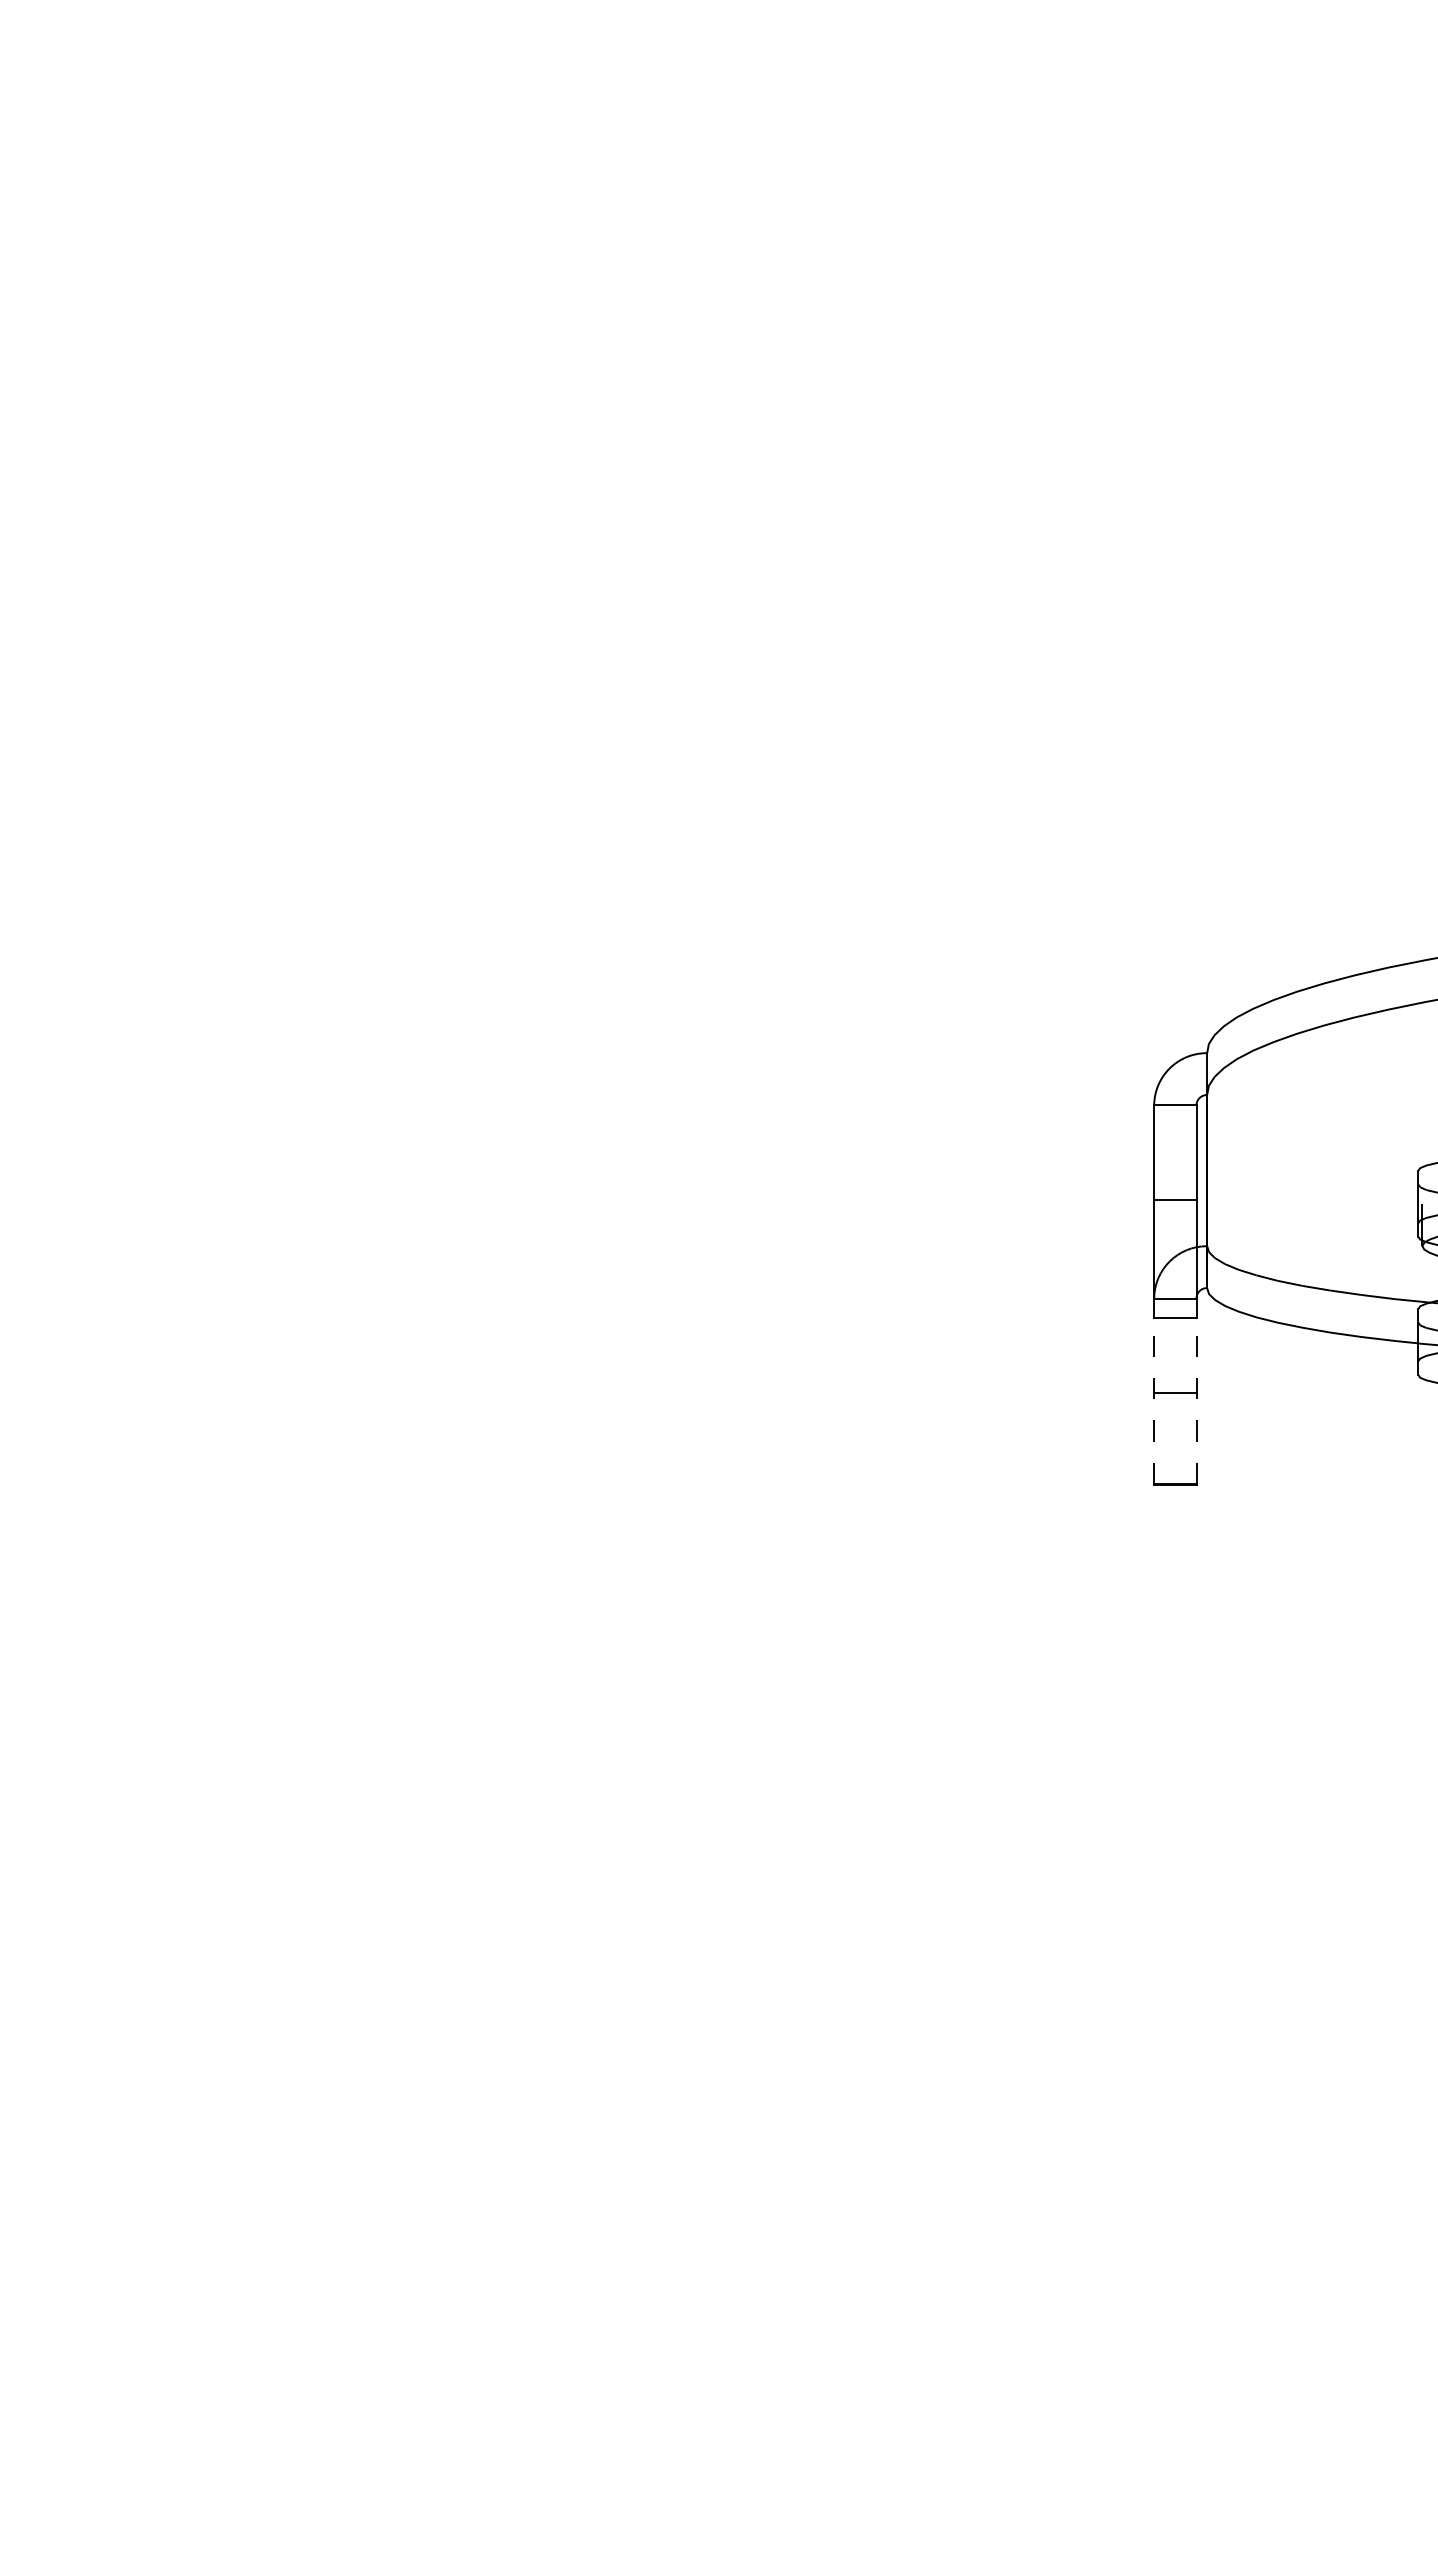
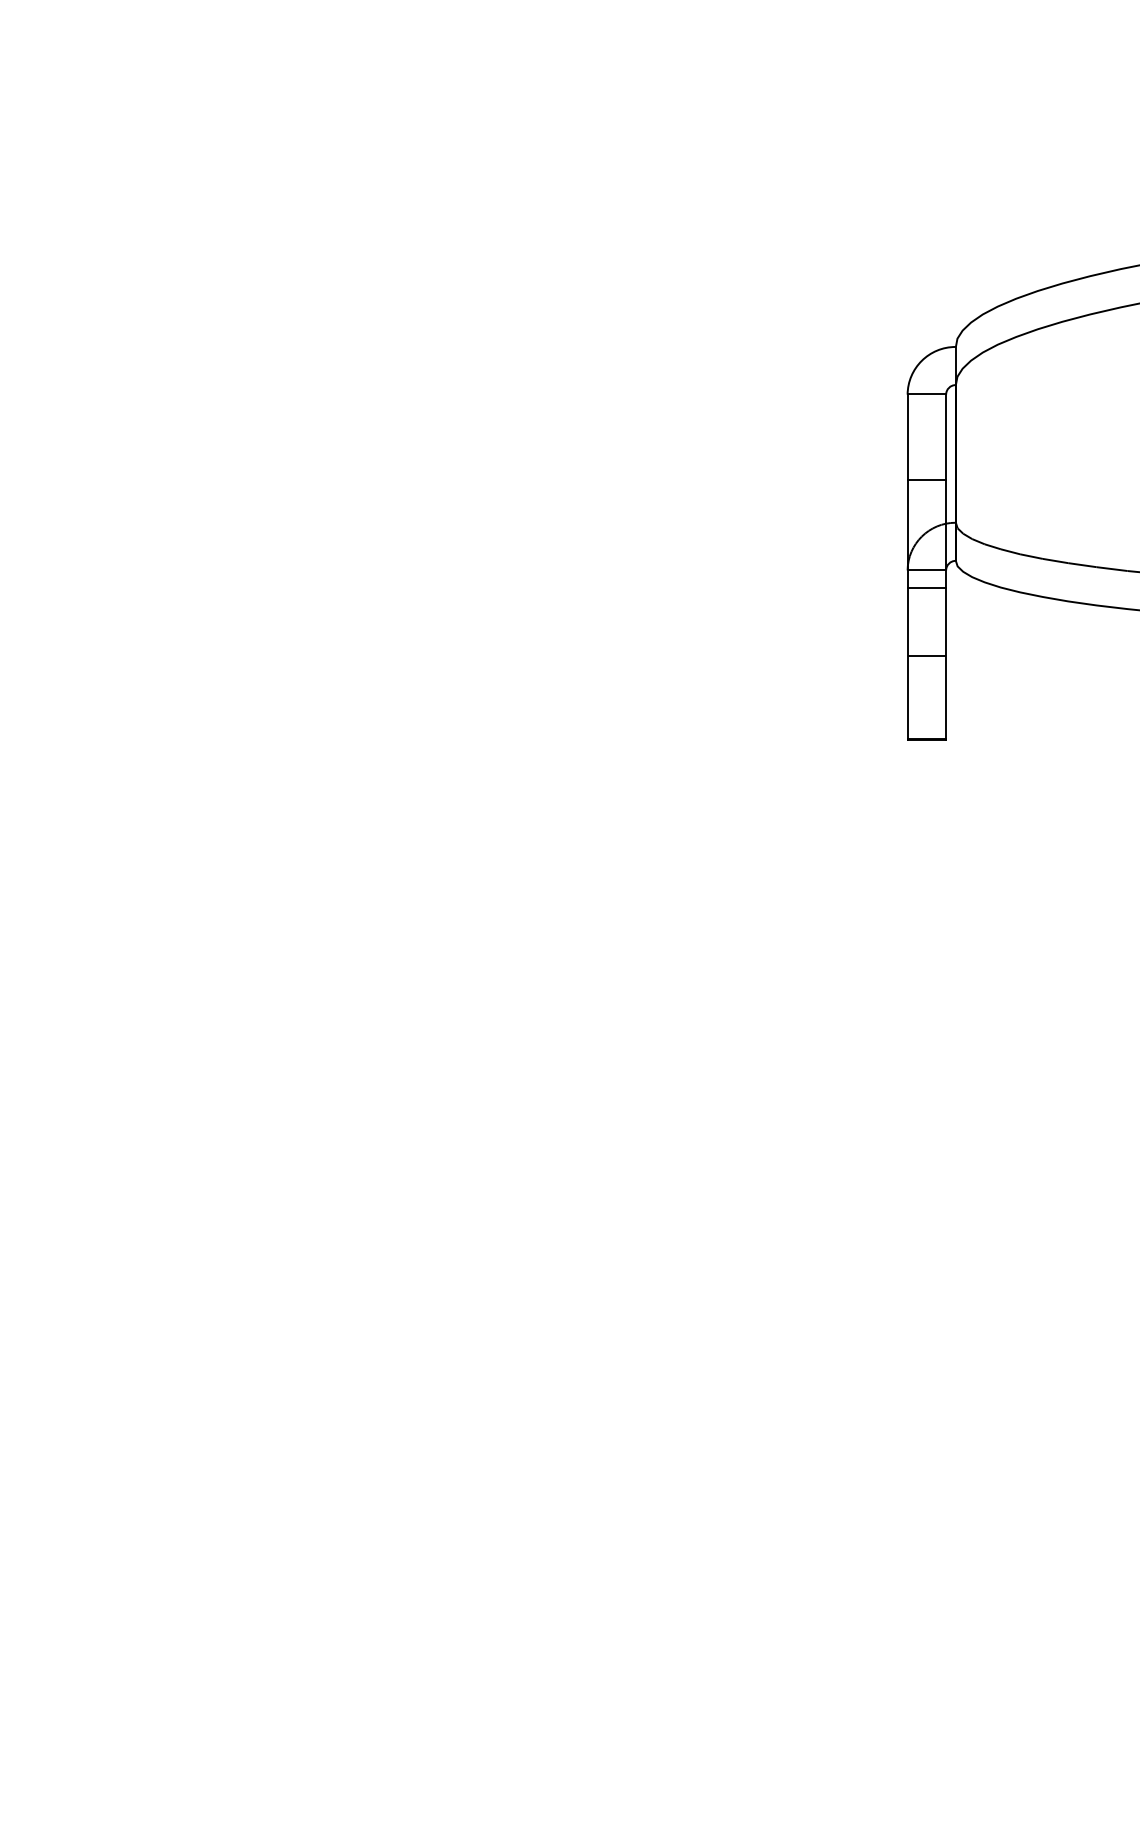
line: (1154, 1401) -> (907, 664), dashed -> solid
line: (1196, 1401) -> (946, 664), dashed -> solid

